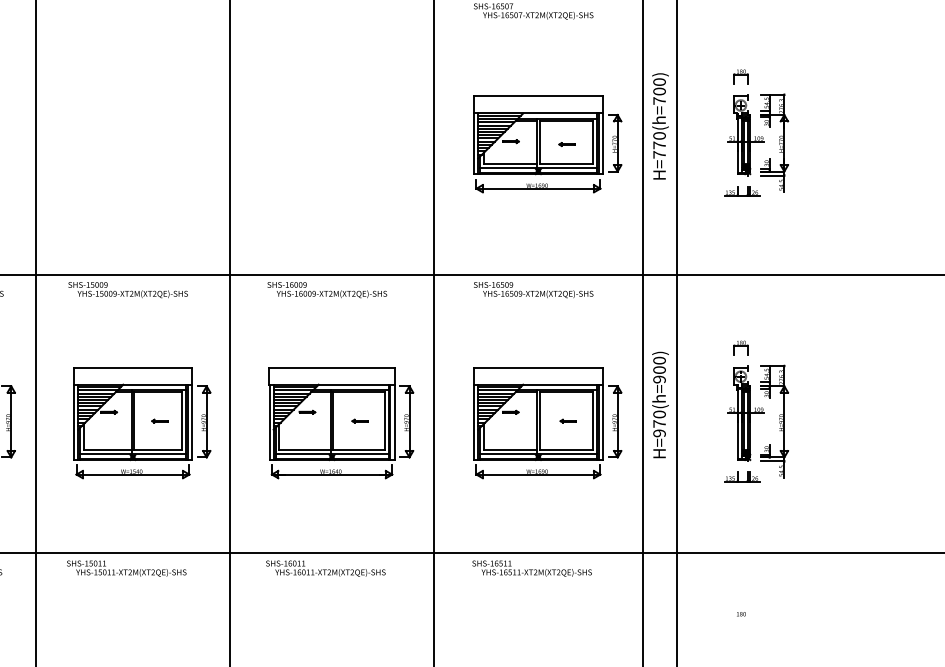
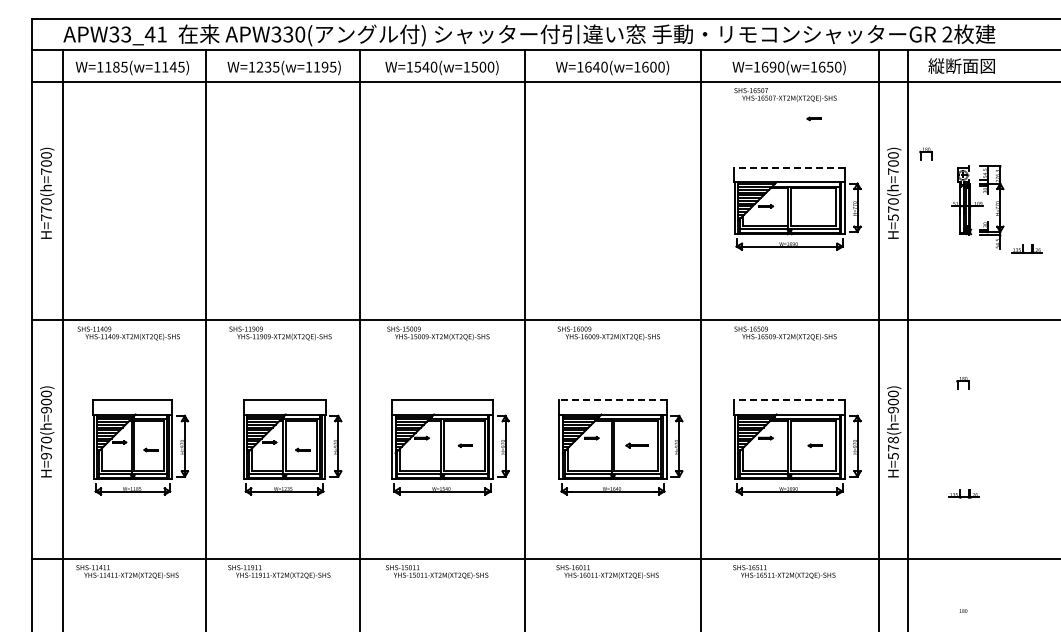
part: (740, 76) -> (925, 153), moved
line: (538, 96) -> (789, 167), solid -> dashed
part: (566, 144) -> (813, 118), moved
text: (659, 154) -> (893, 217), H=770(h=700) -> H=570(h=700)
part: (741, 190) -> (1026, 248), moved
line: (331, 367) -> (612, 399), solid -> dashed
line: (538, 367) -> (789, 399), solid -> dashed
part: (359, 420) -> (636, 445), size x1.6
part: (757, 420) -> (977, 445), removed
text: (659, 423) -> (893, 447), H=970(h=900) -> H=578(h=900)

